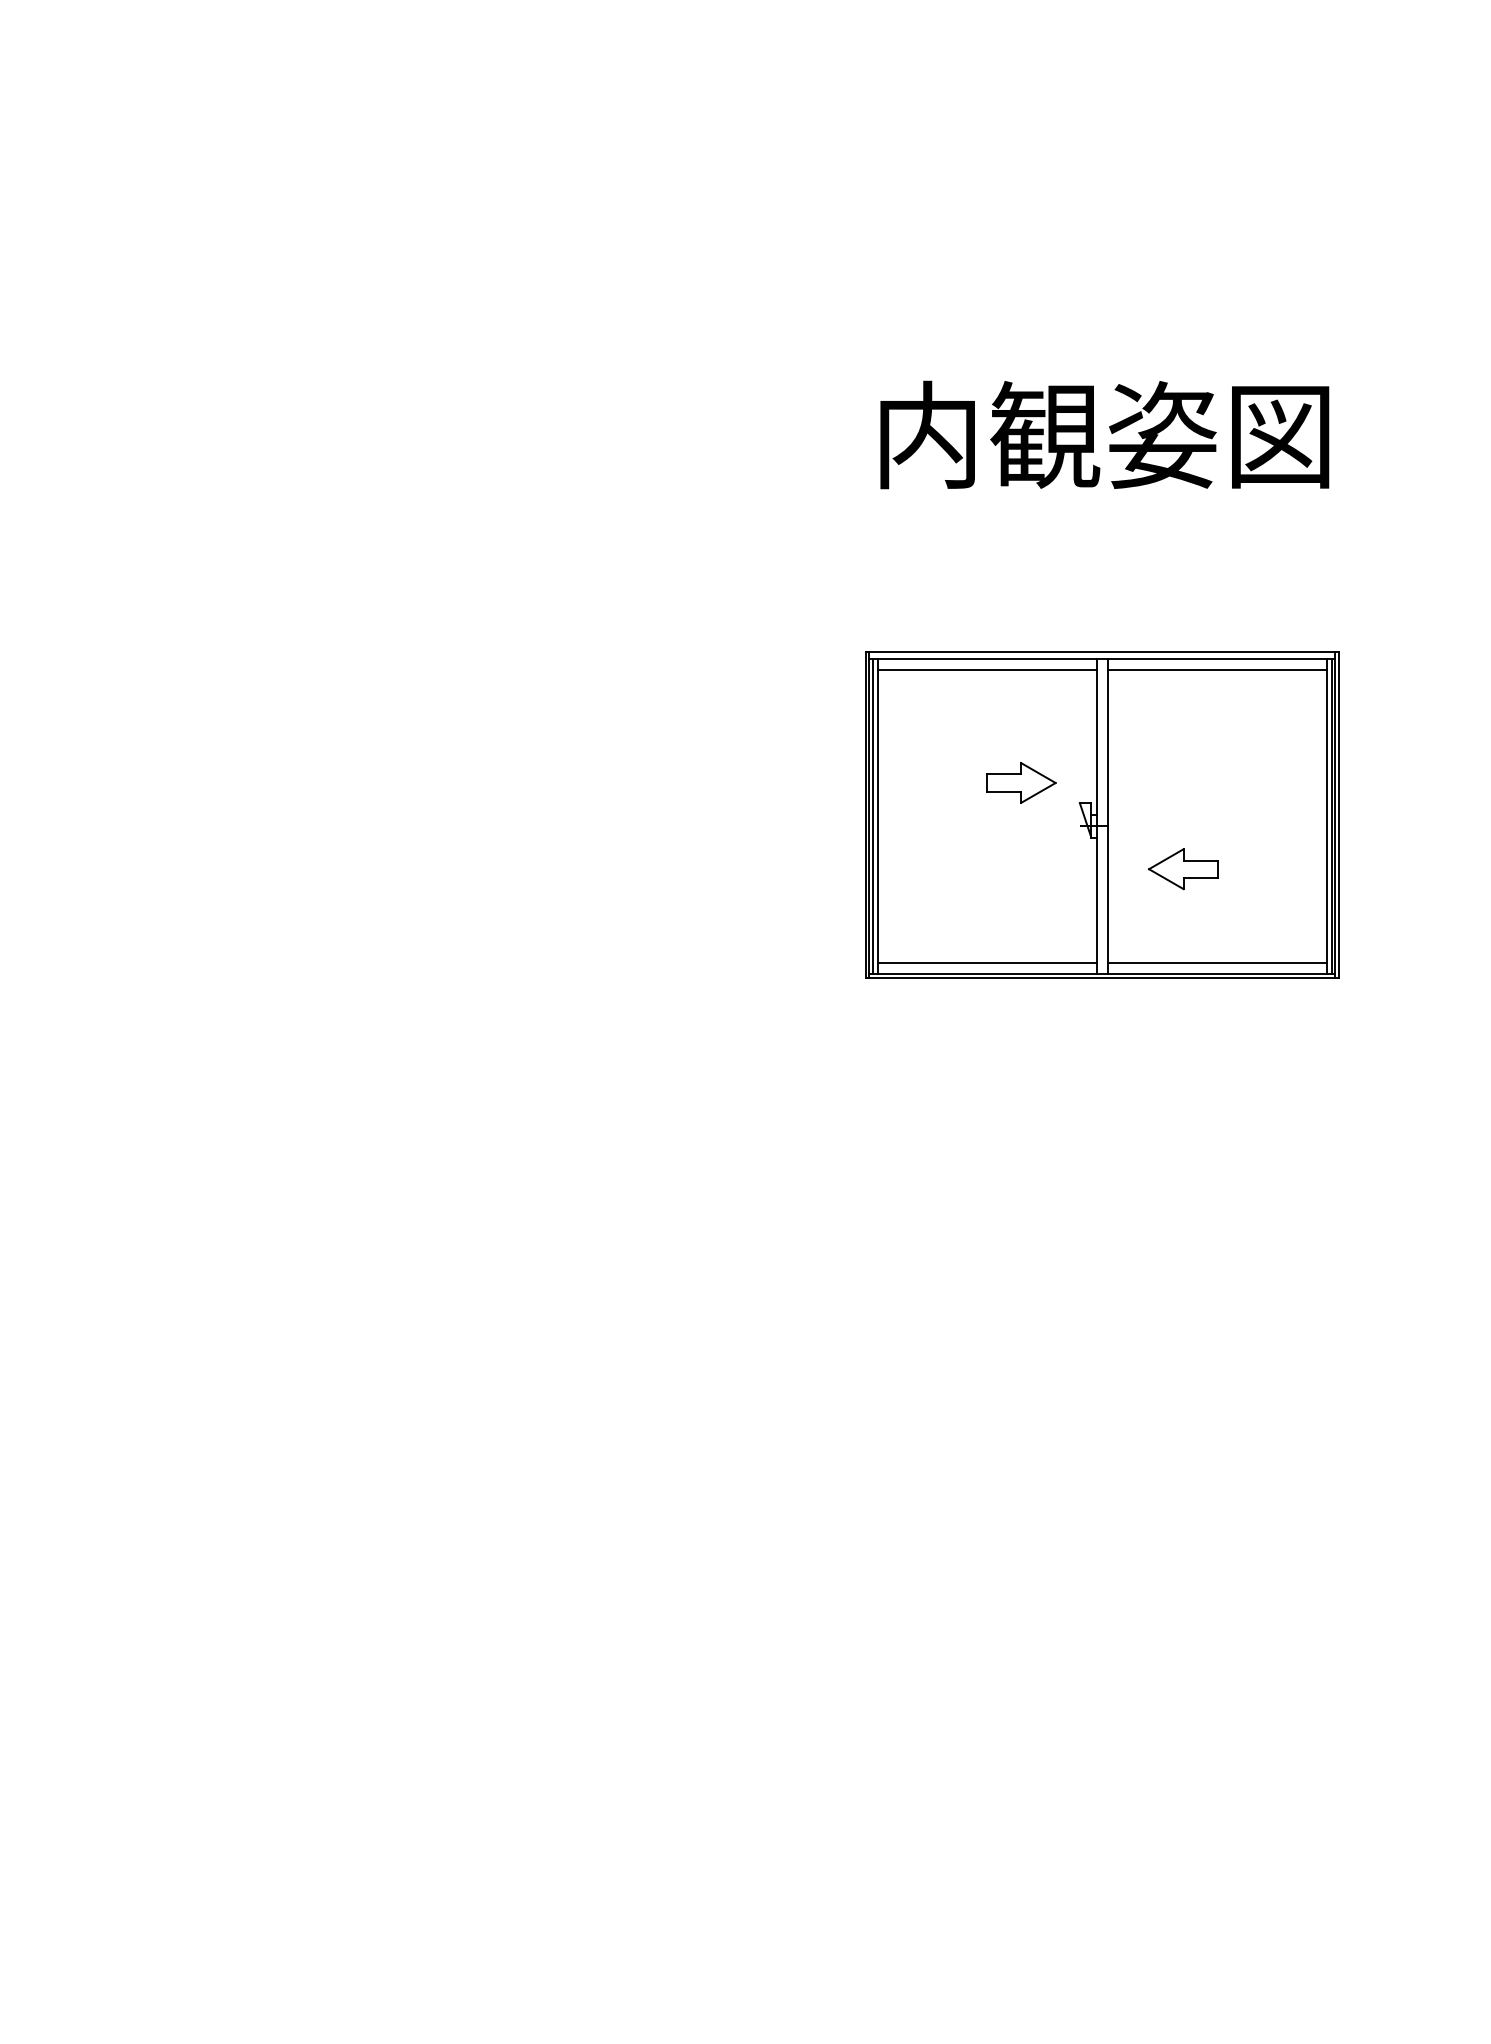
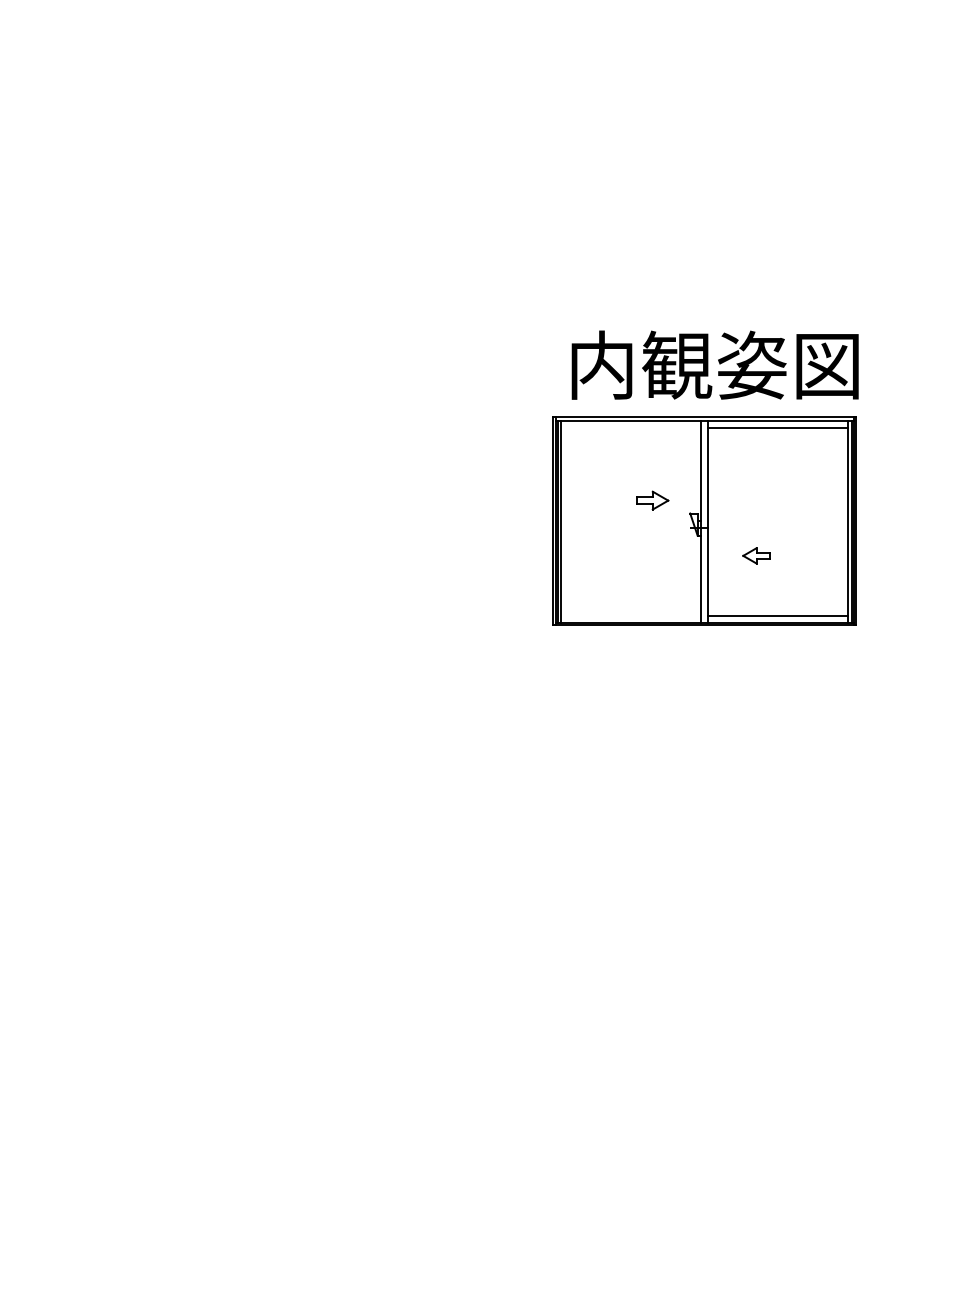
text: (1103, 433) -> (714, 364), moved
line: (987, 670) -> (631, 428), removed
part: (1020, 782) -> (652, 500), size x0.7
part: (1183, 868) -> (756, 555), size x0.6
line: (987, 962) -> (631, 615), removed

